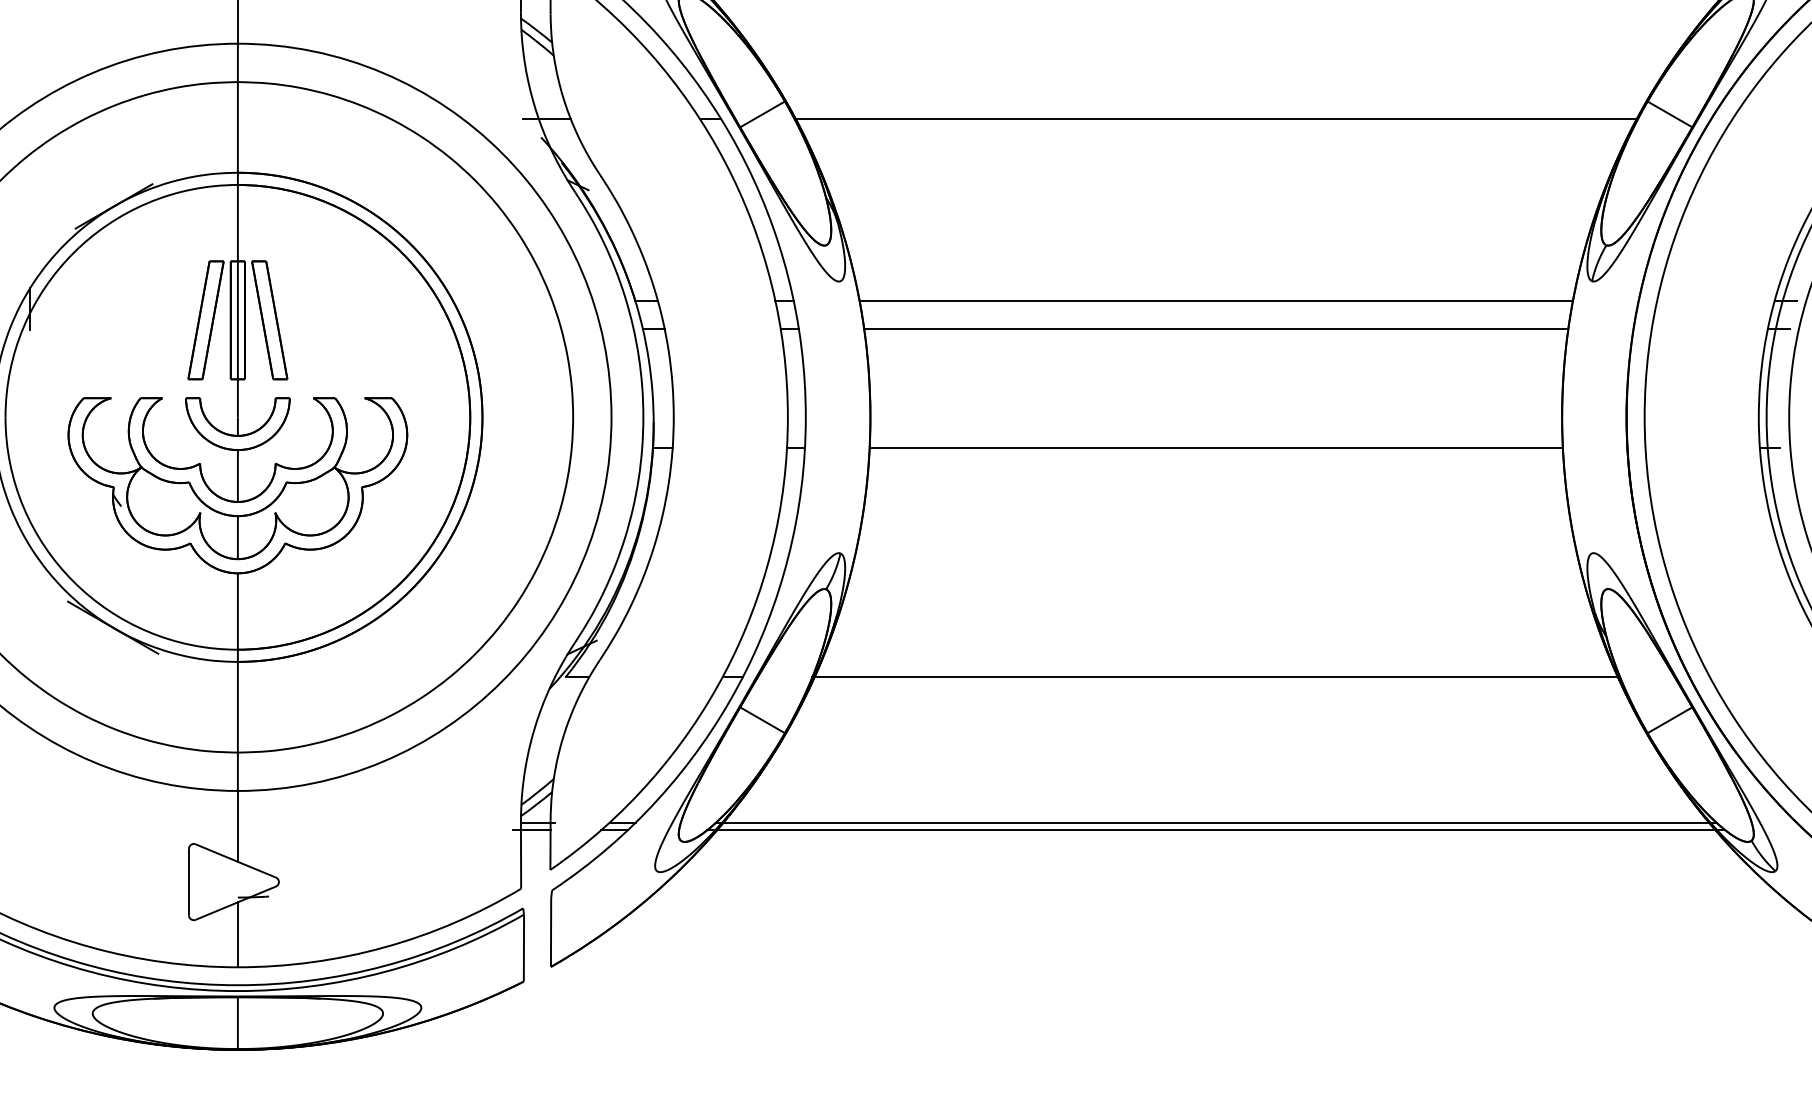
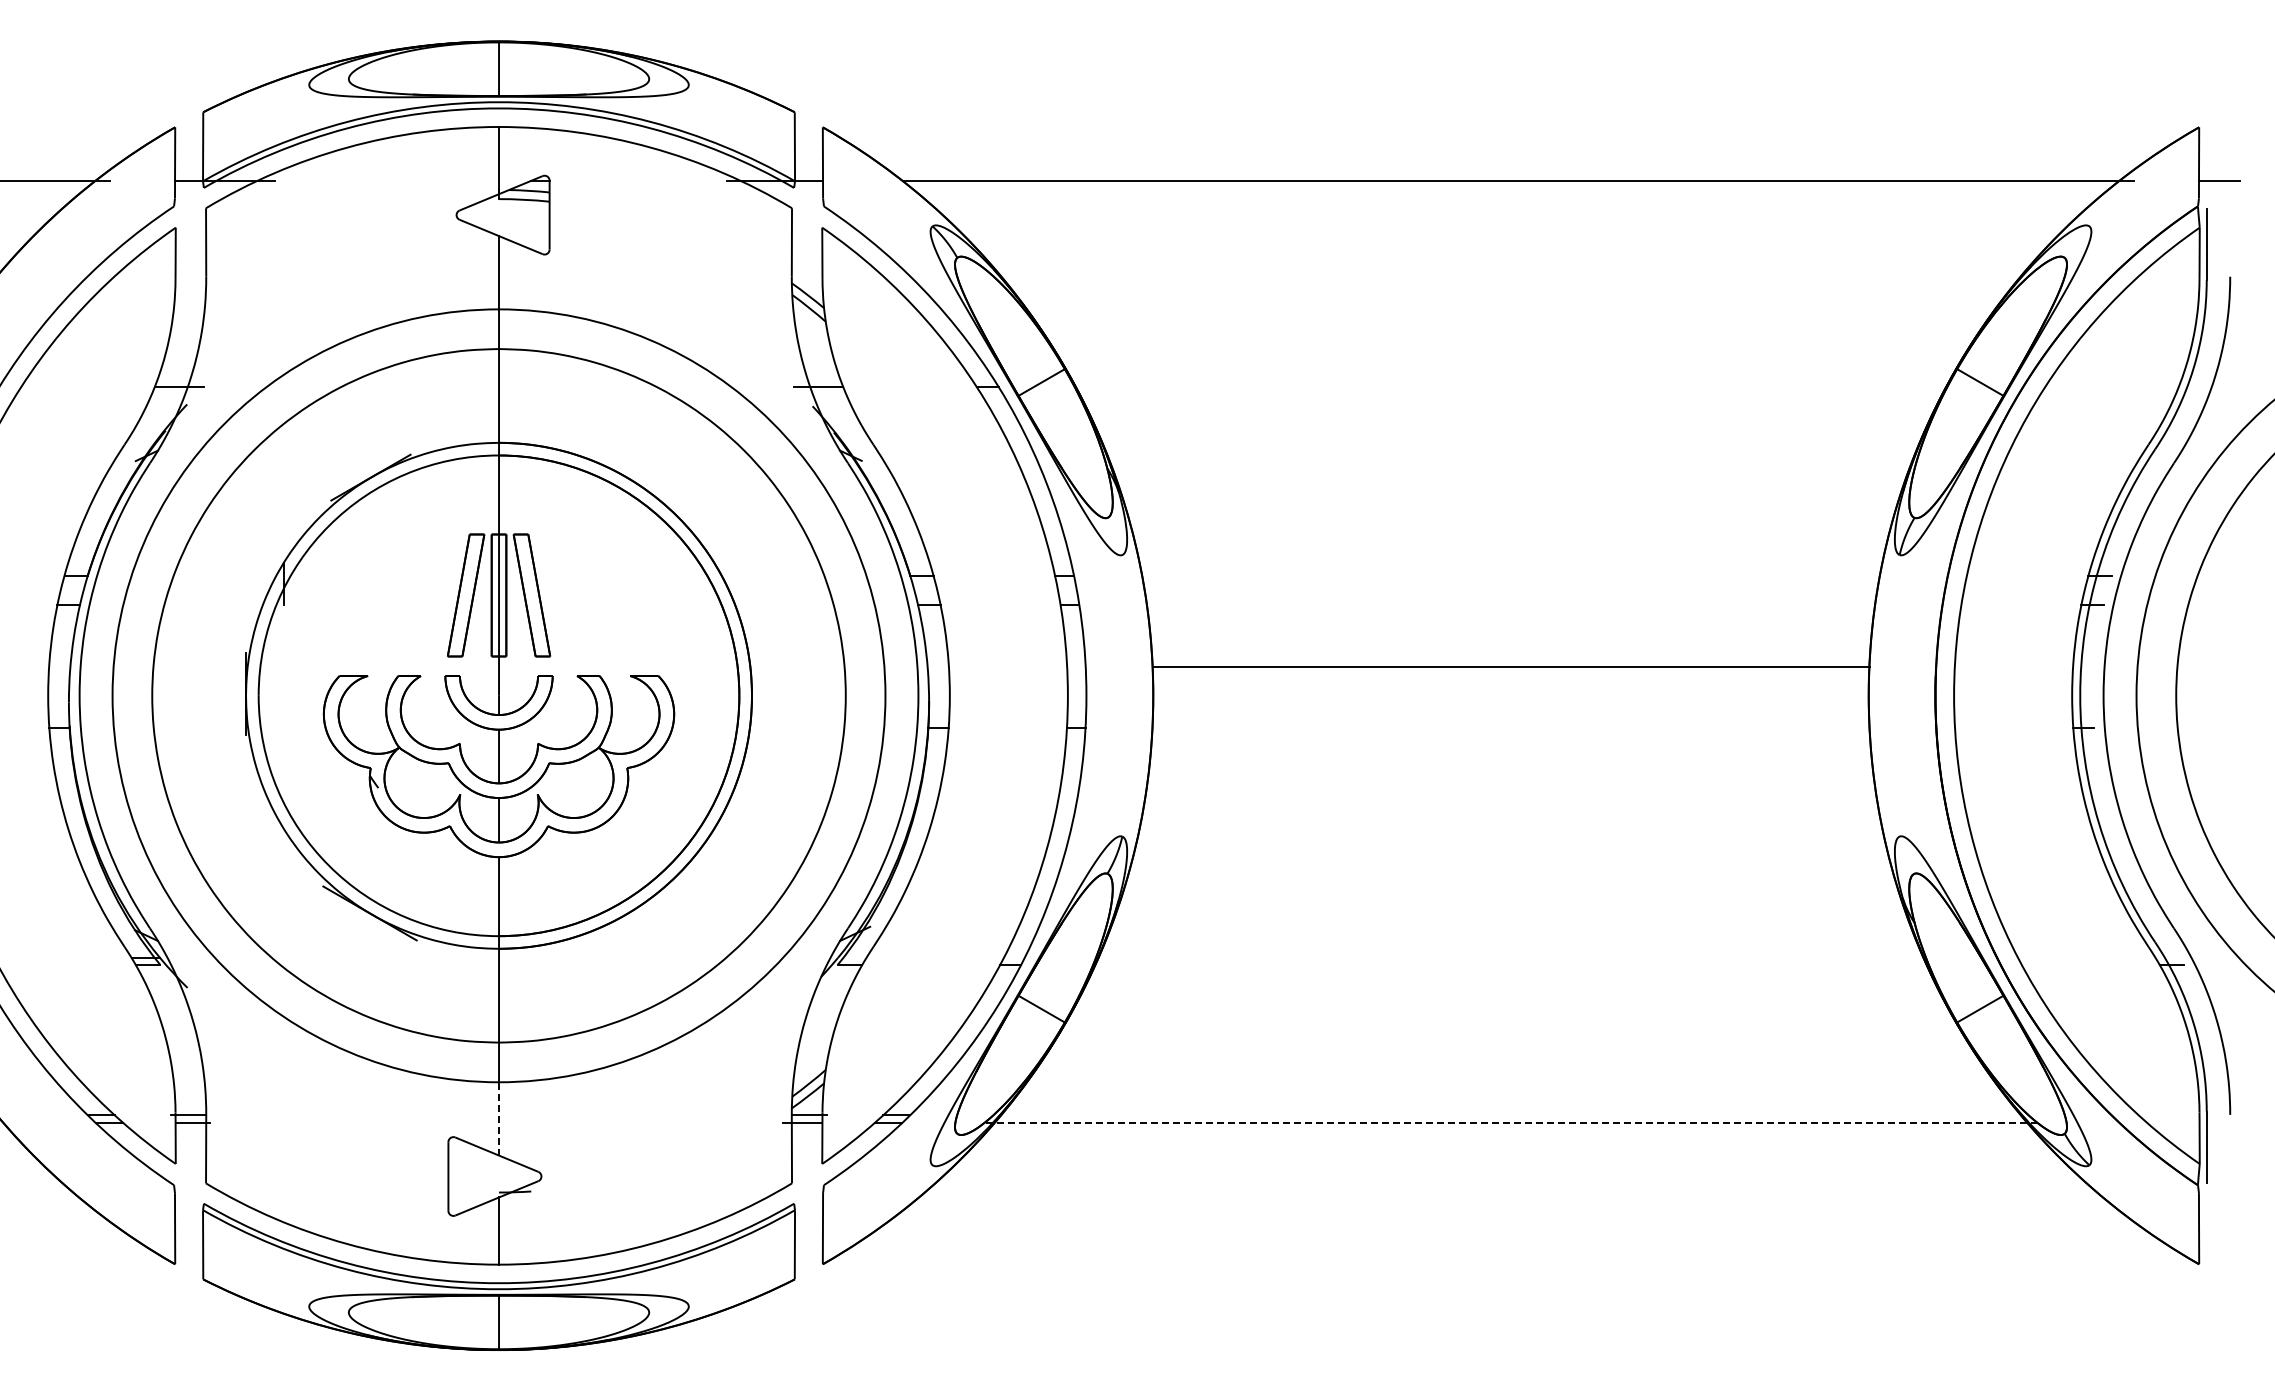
line: (1215, 119) -> (1510, 387), removed
line: (1215, 301) -> (1510, 575), removed
line: (1215, 329) -> (1510, 604), removed
line: (1215, 447) -> (1510, 666), moved
line: (1215, 677) -> (1510, 964), removed
line: (1215, 823) -> (1510, 1115), removed
line: (238, 825) -> (499, 1118), solid -> dashed
line: (1216, 829) -> (1511, 1122), solid -> dashed

